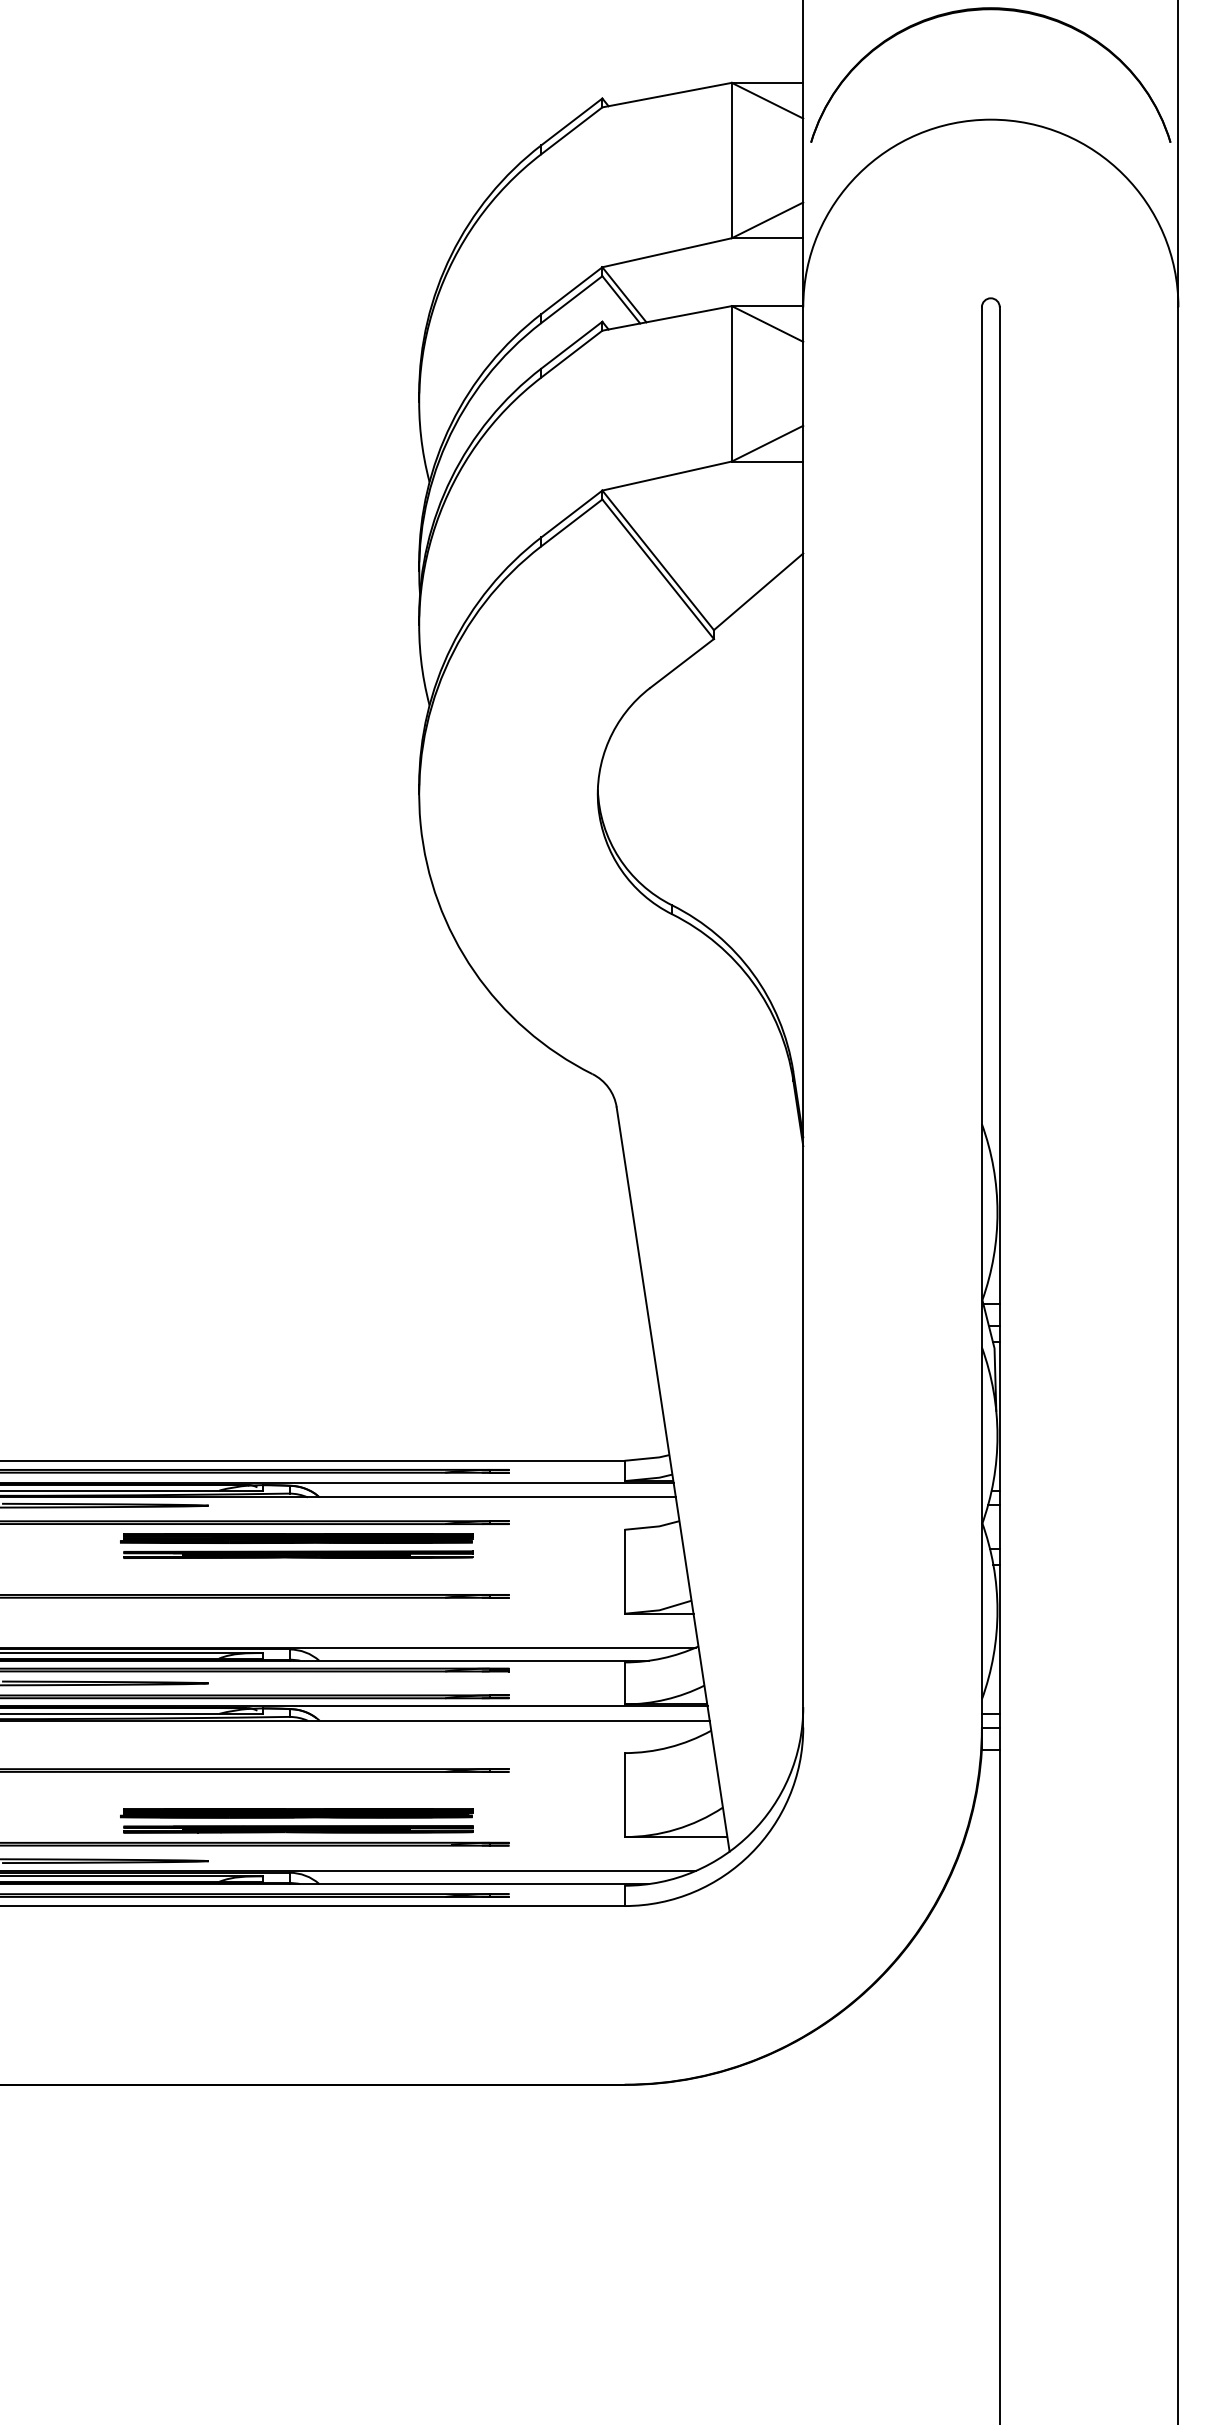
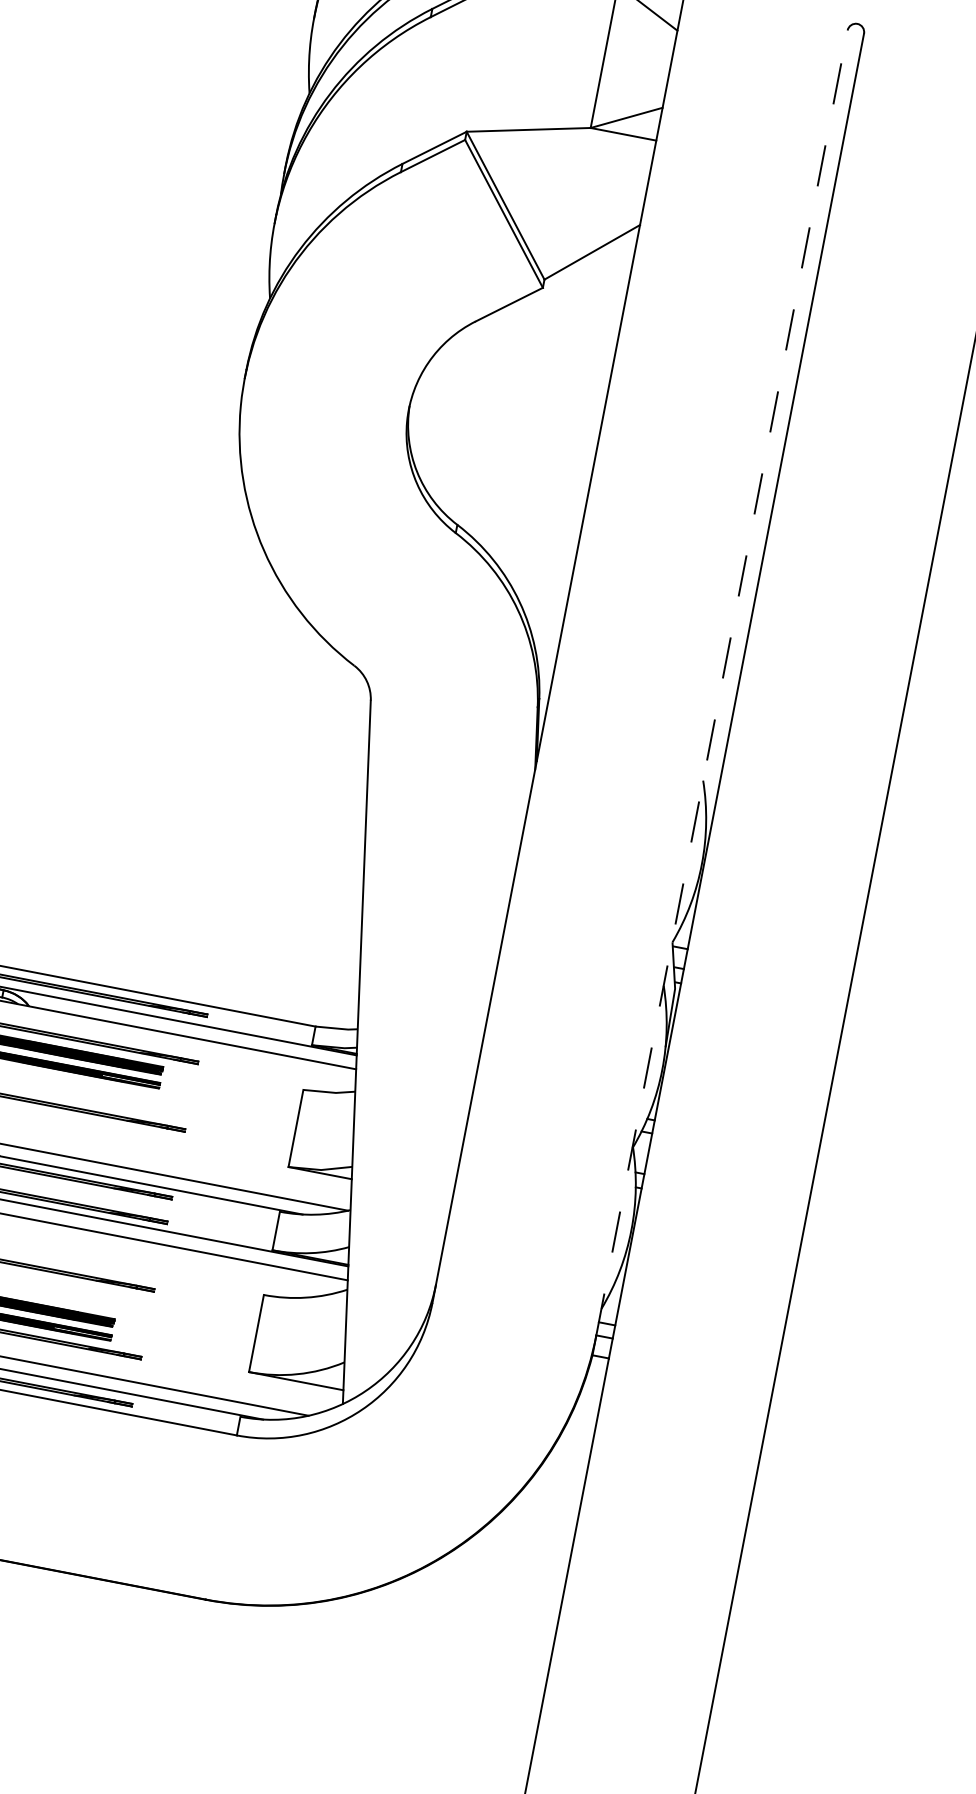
line: (981, 1016) -> (721, 681), solid -> dashed

